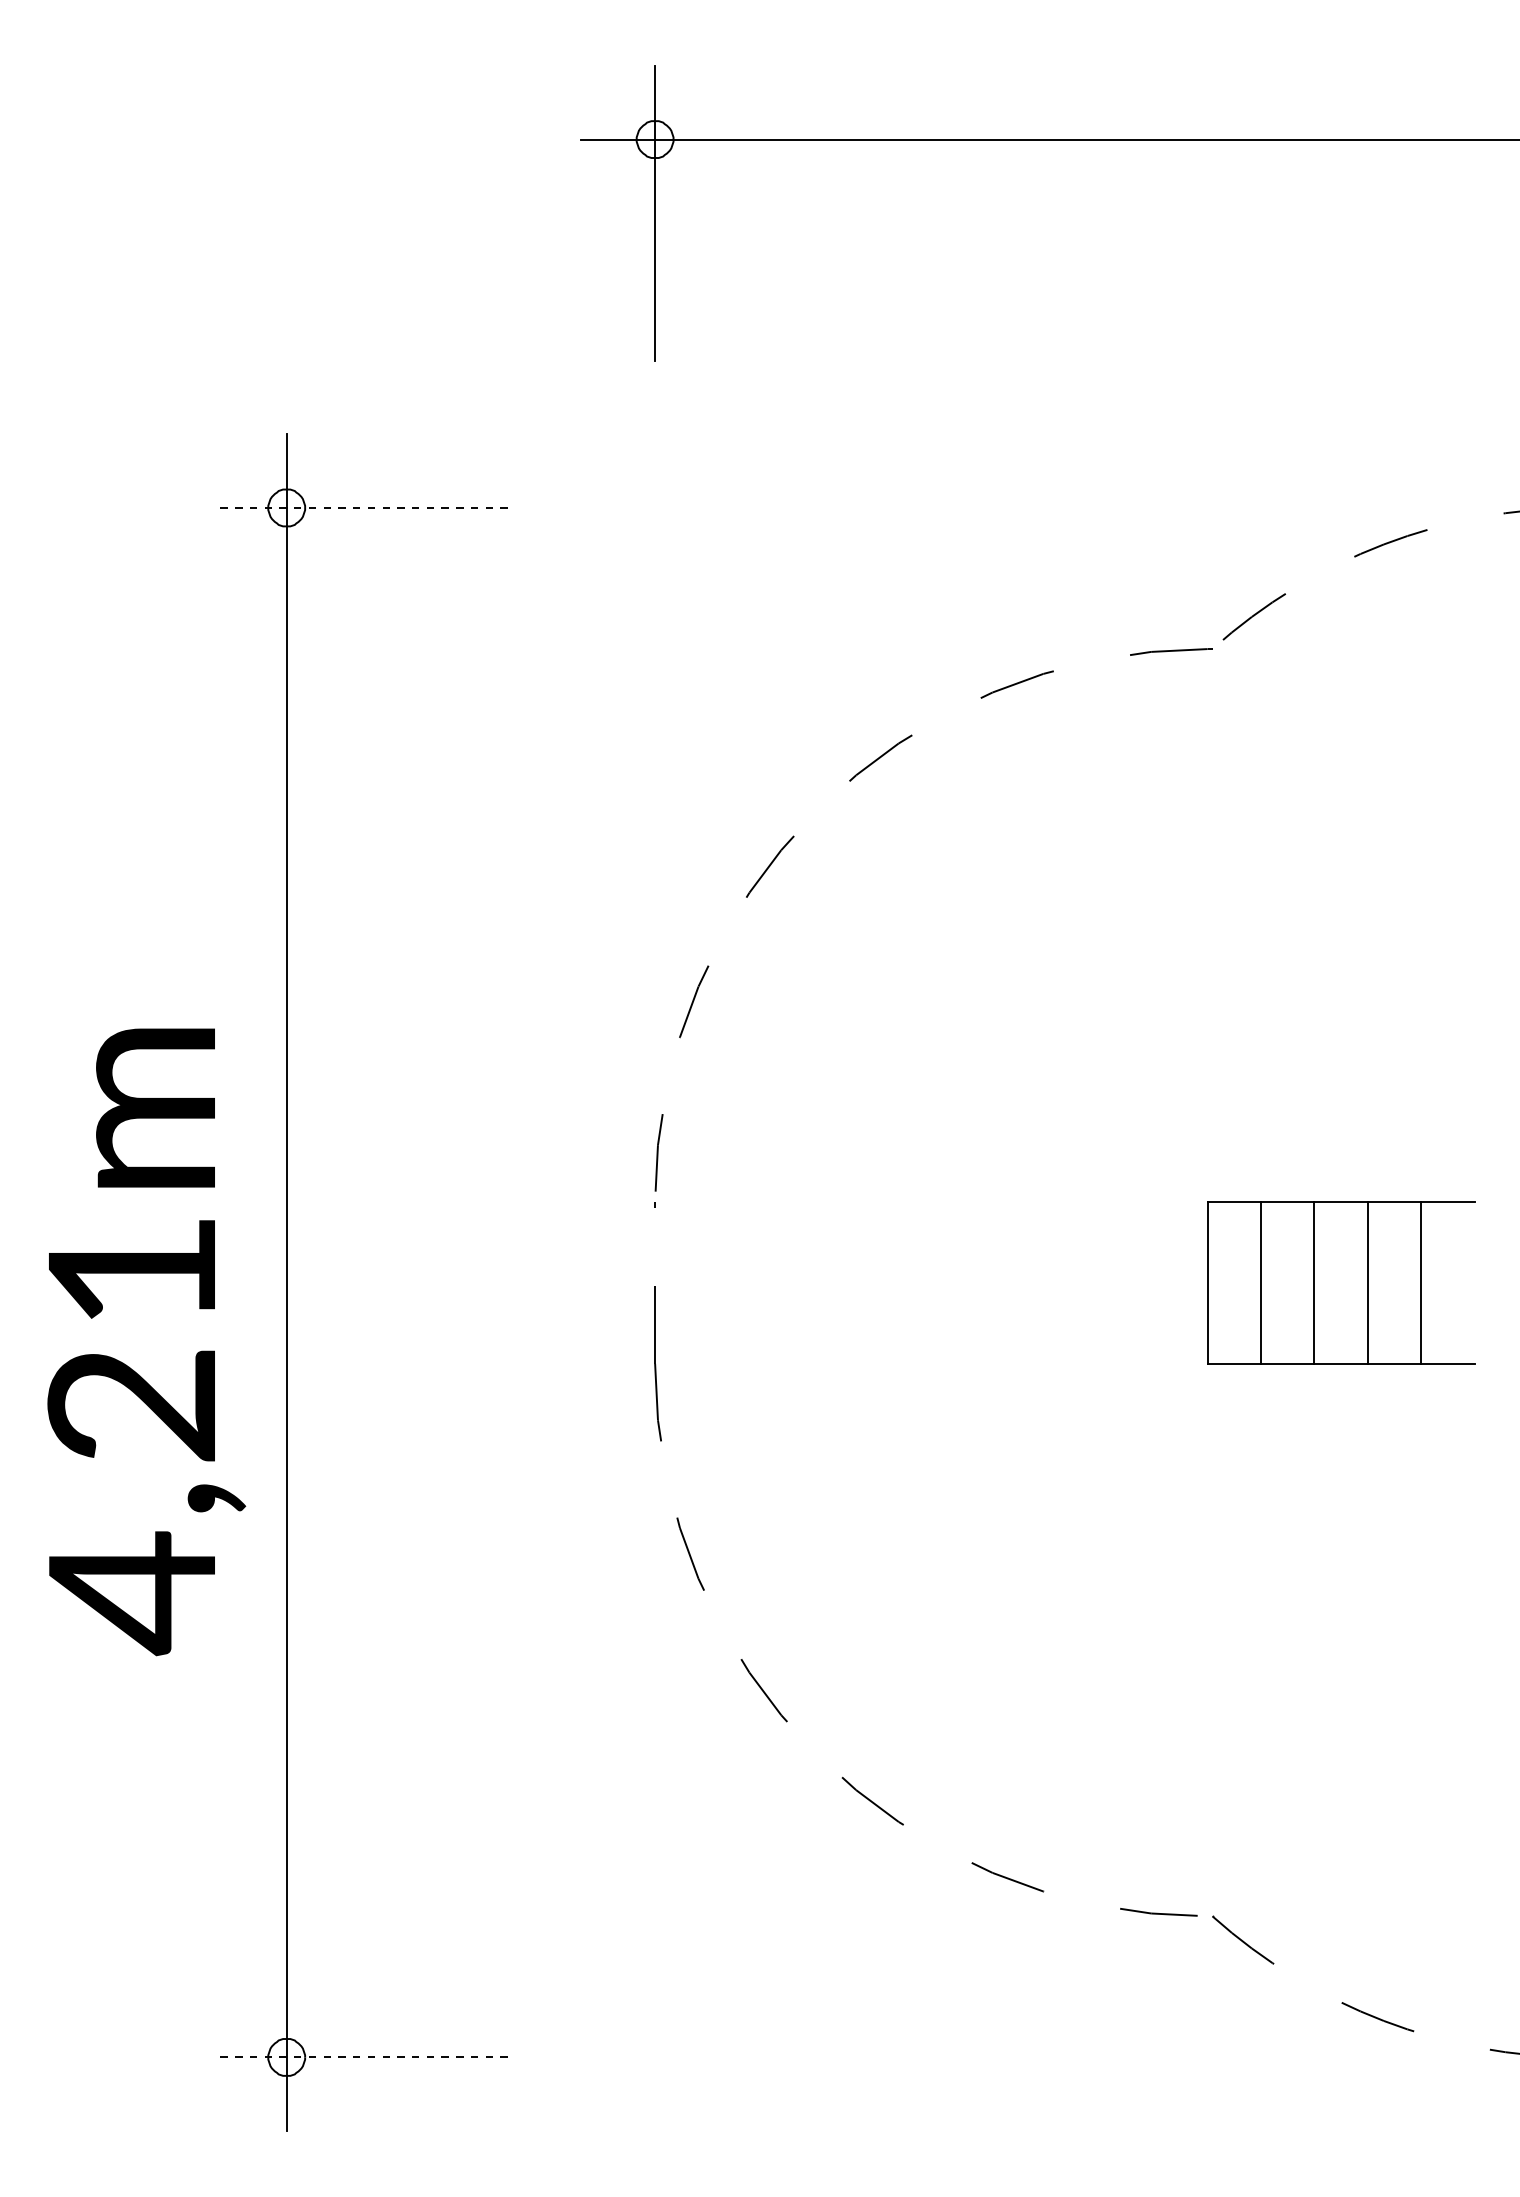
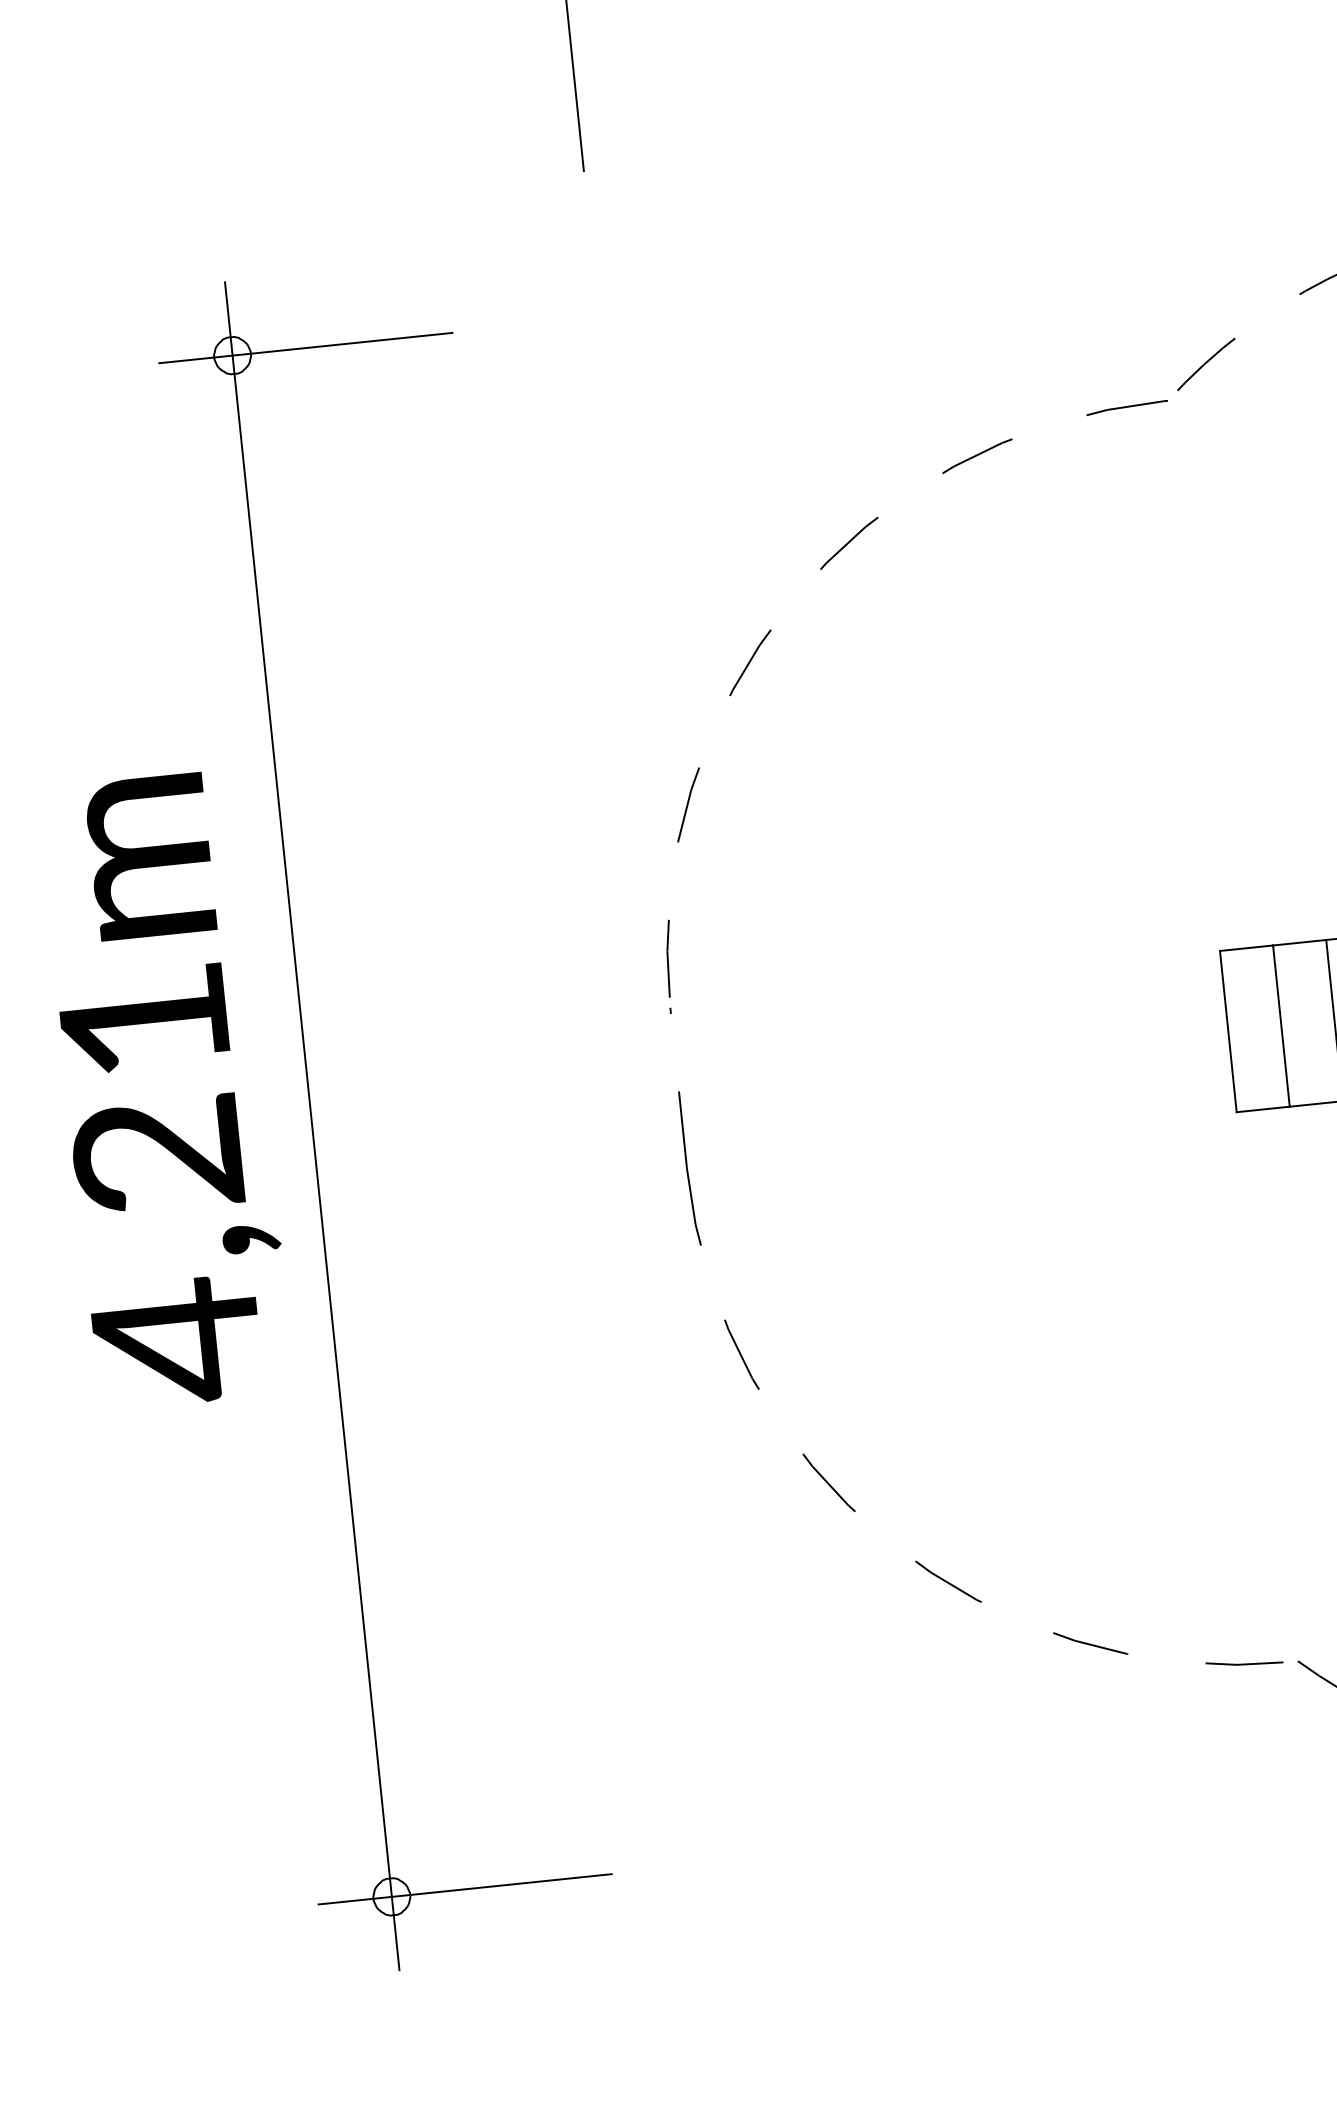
line: (359, 507) -> (304, 347), dashed -> solid
text: (146, 1342) -> (165, 1090), moved
line: (359, 2057) -> (464, 1889), dashed -> solid

